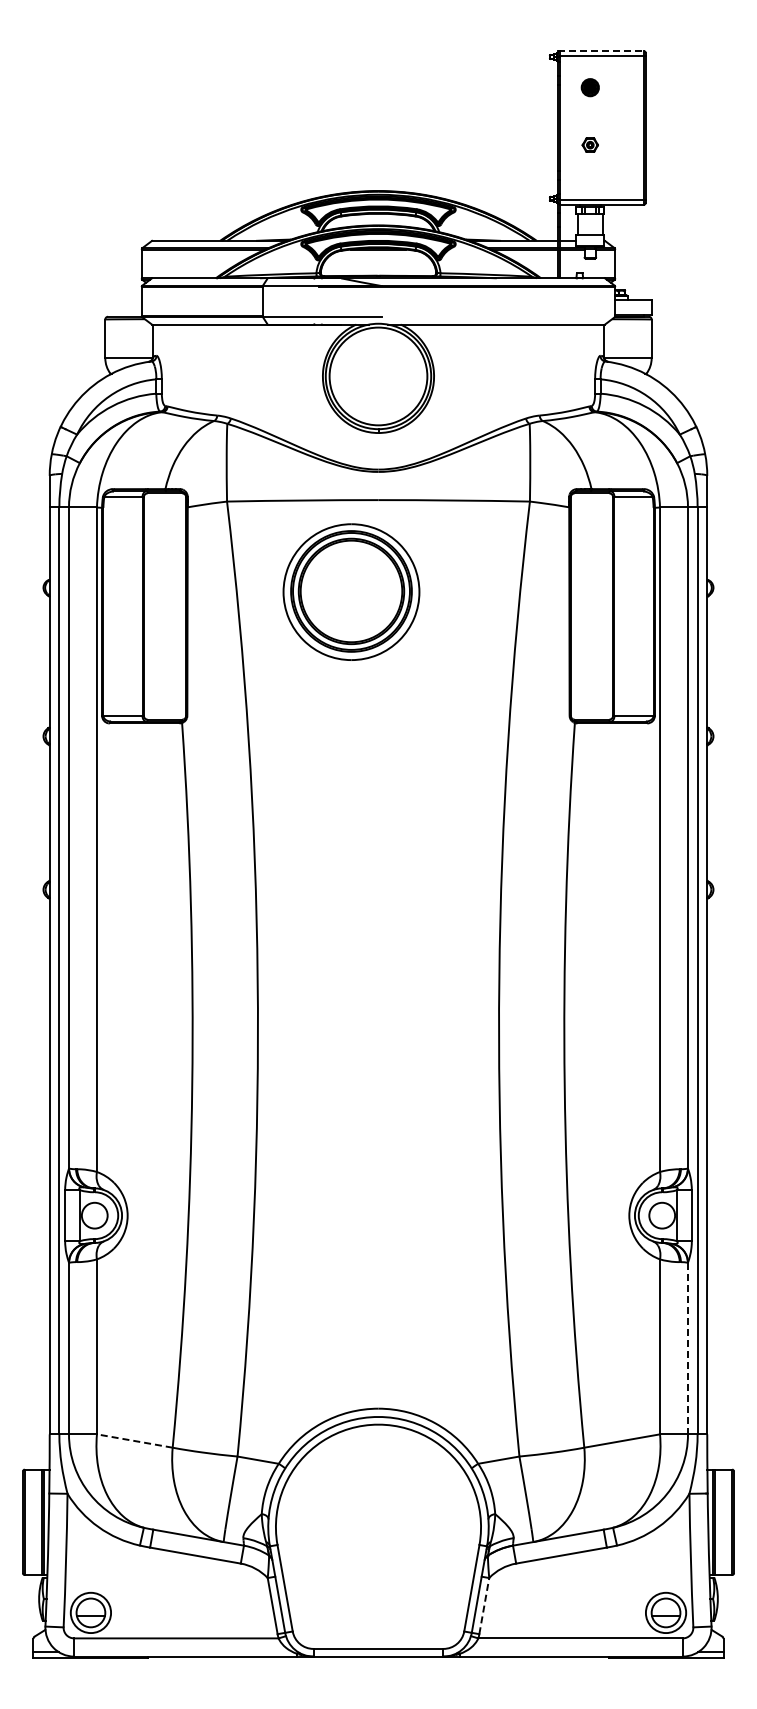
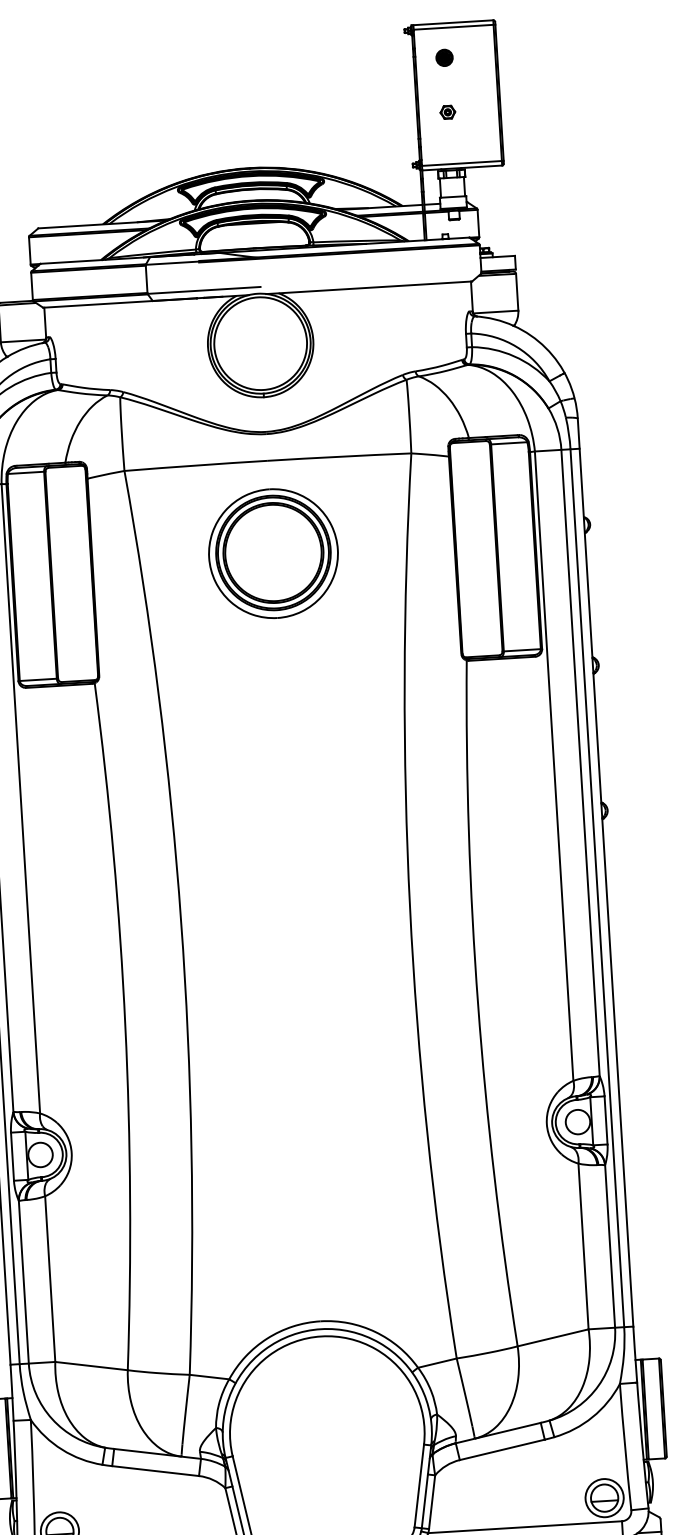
line: (601, 51) -> (453, 22), dashed -> solid
part: (351, 591) -> (273, 553), moved
line: (687, 1348) -> (609, 1246), dashed -> solid
line: (134, 1440) -> (91, 1365), dashed -> solid
line: (484, 1605) -> (432, 1501), dashed -> solid

